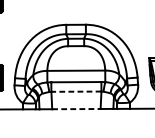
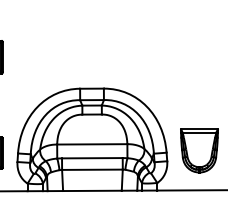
line: (75, 91) -> (91, 169), dashed -> solid
line: (76, 108) -> (92, 190), dashed -> solid

